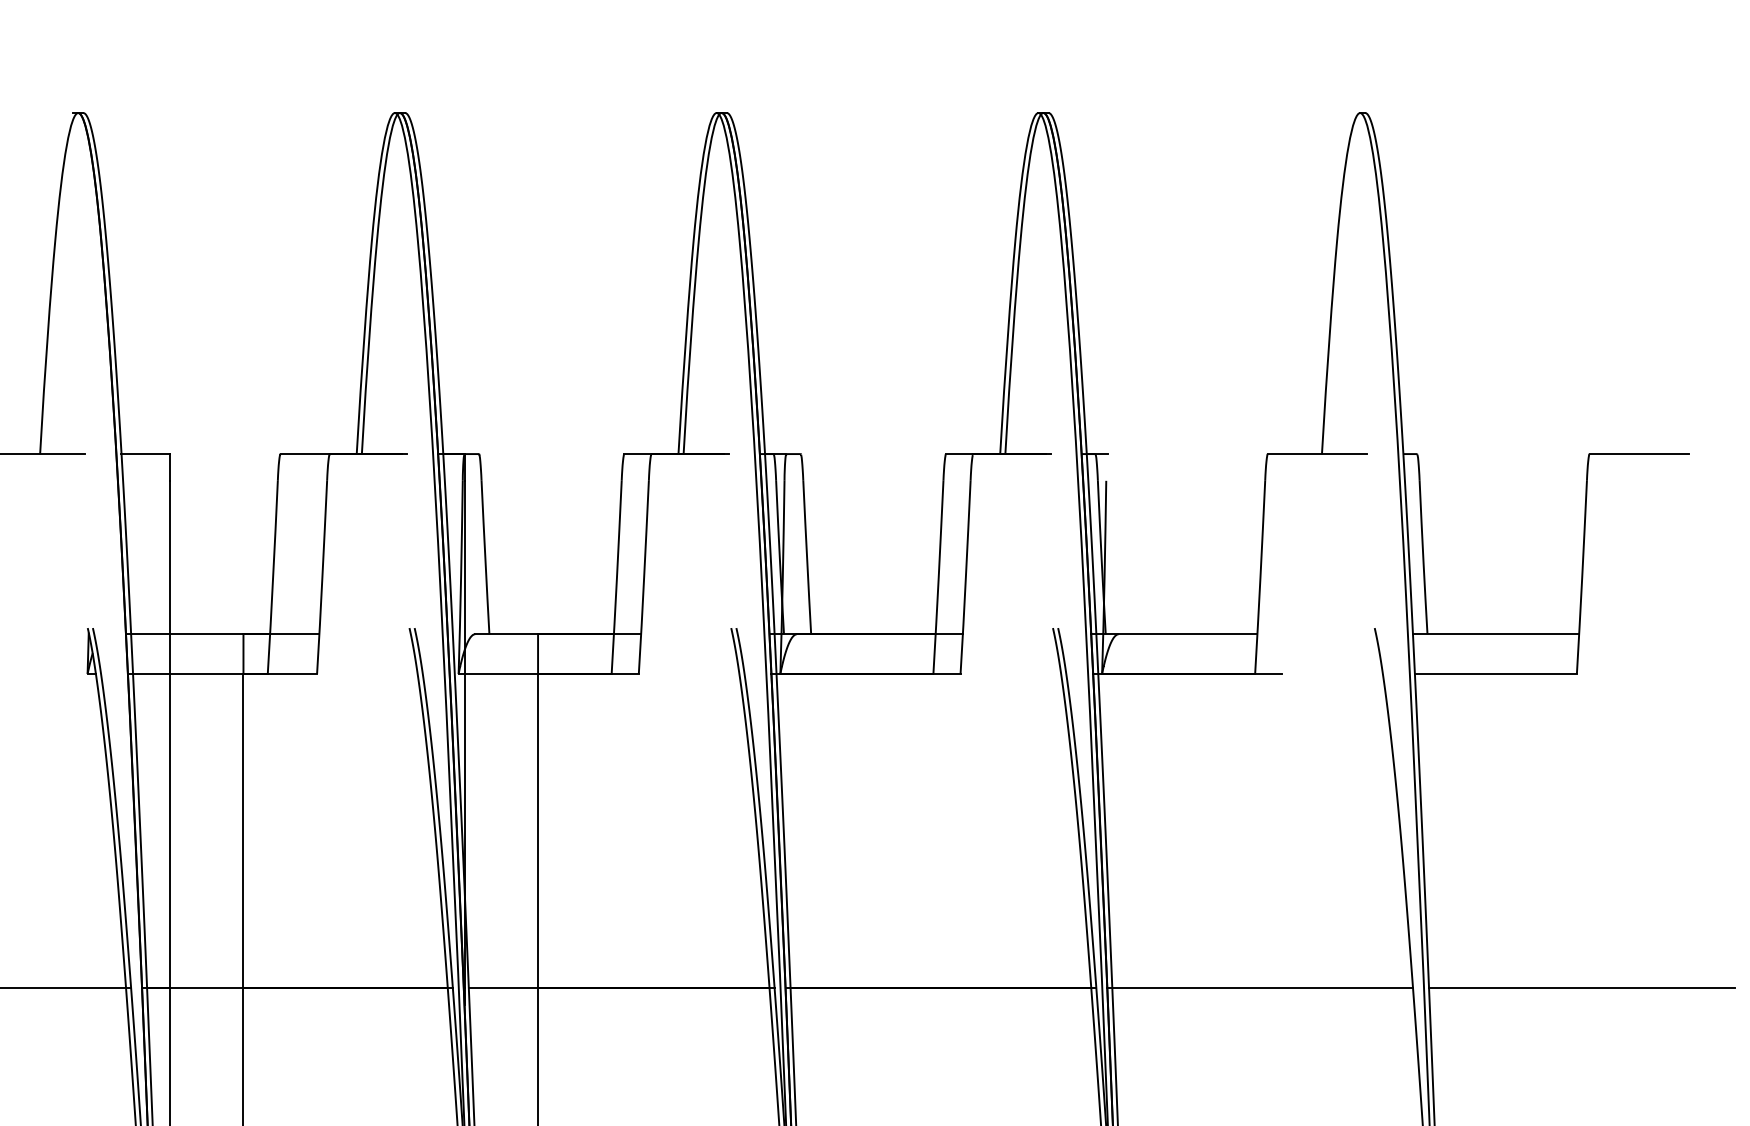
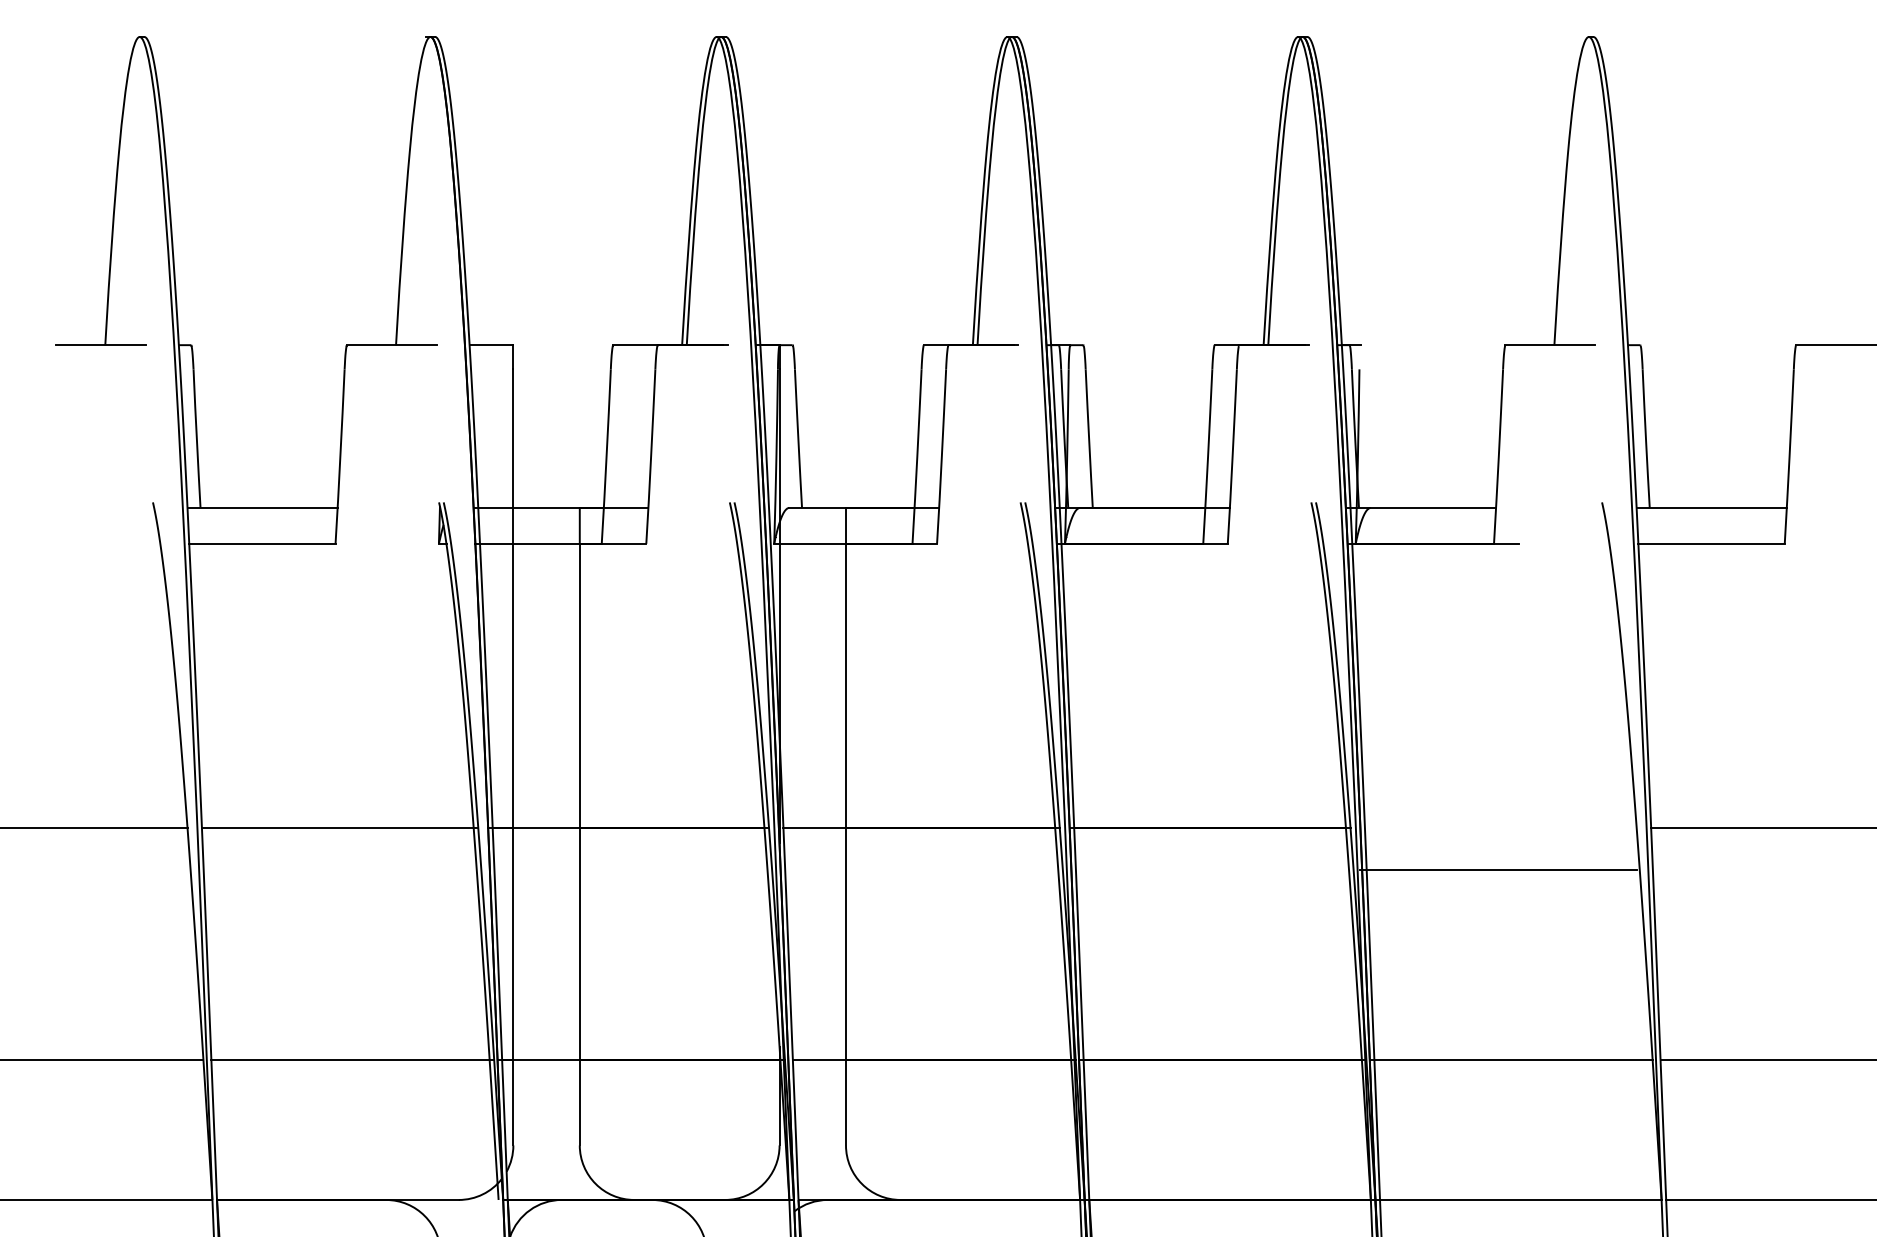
line: (1260, 987) -> (1498, 869), moved

